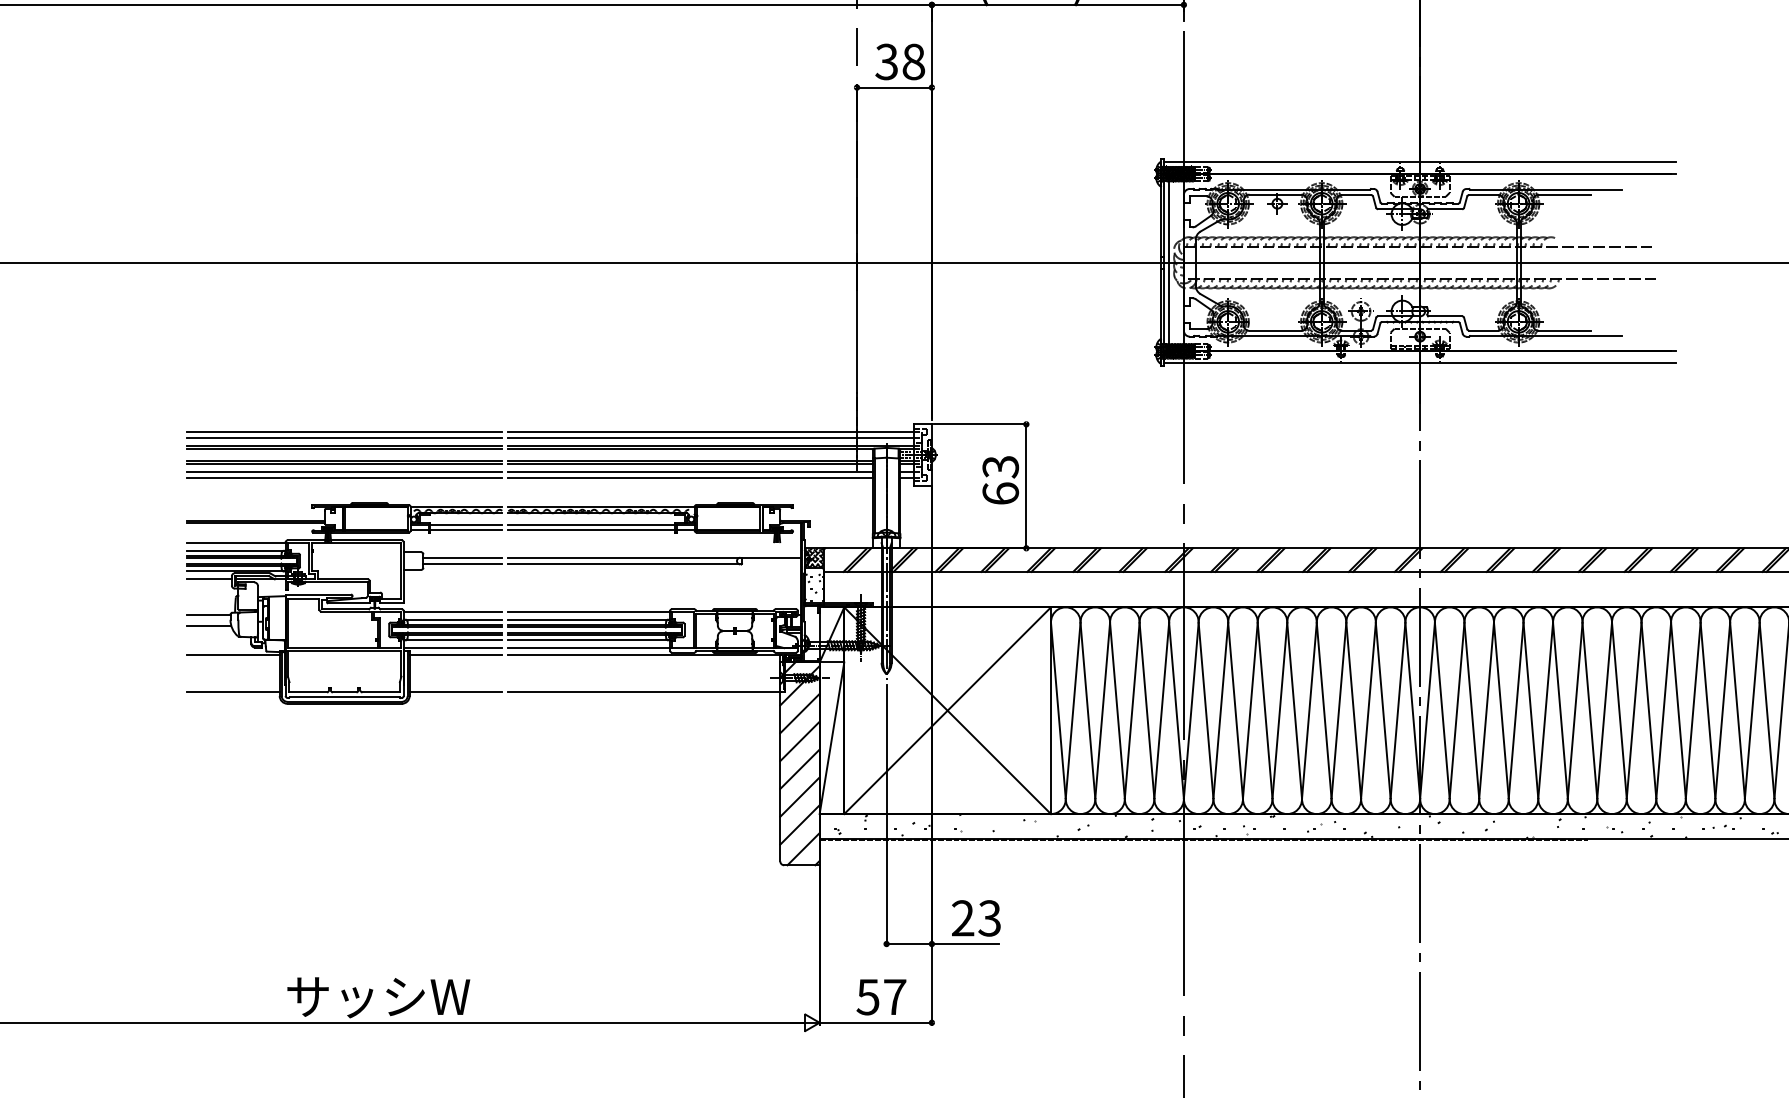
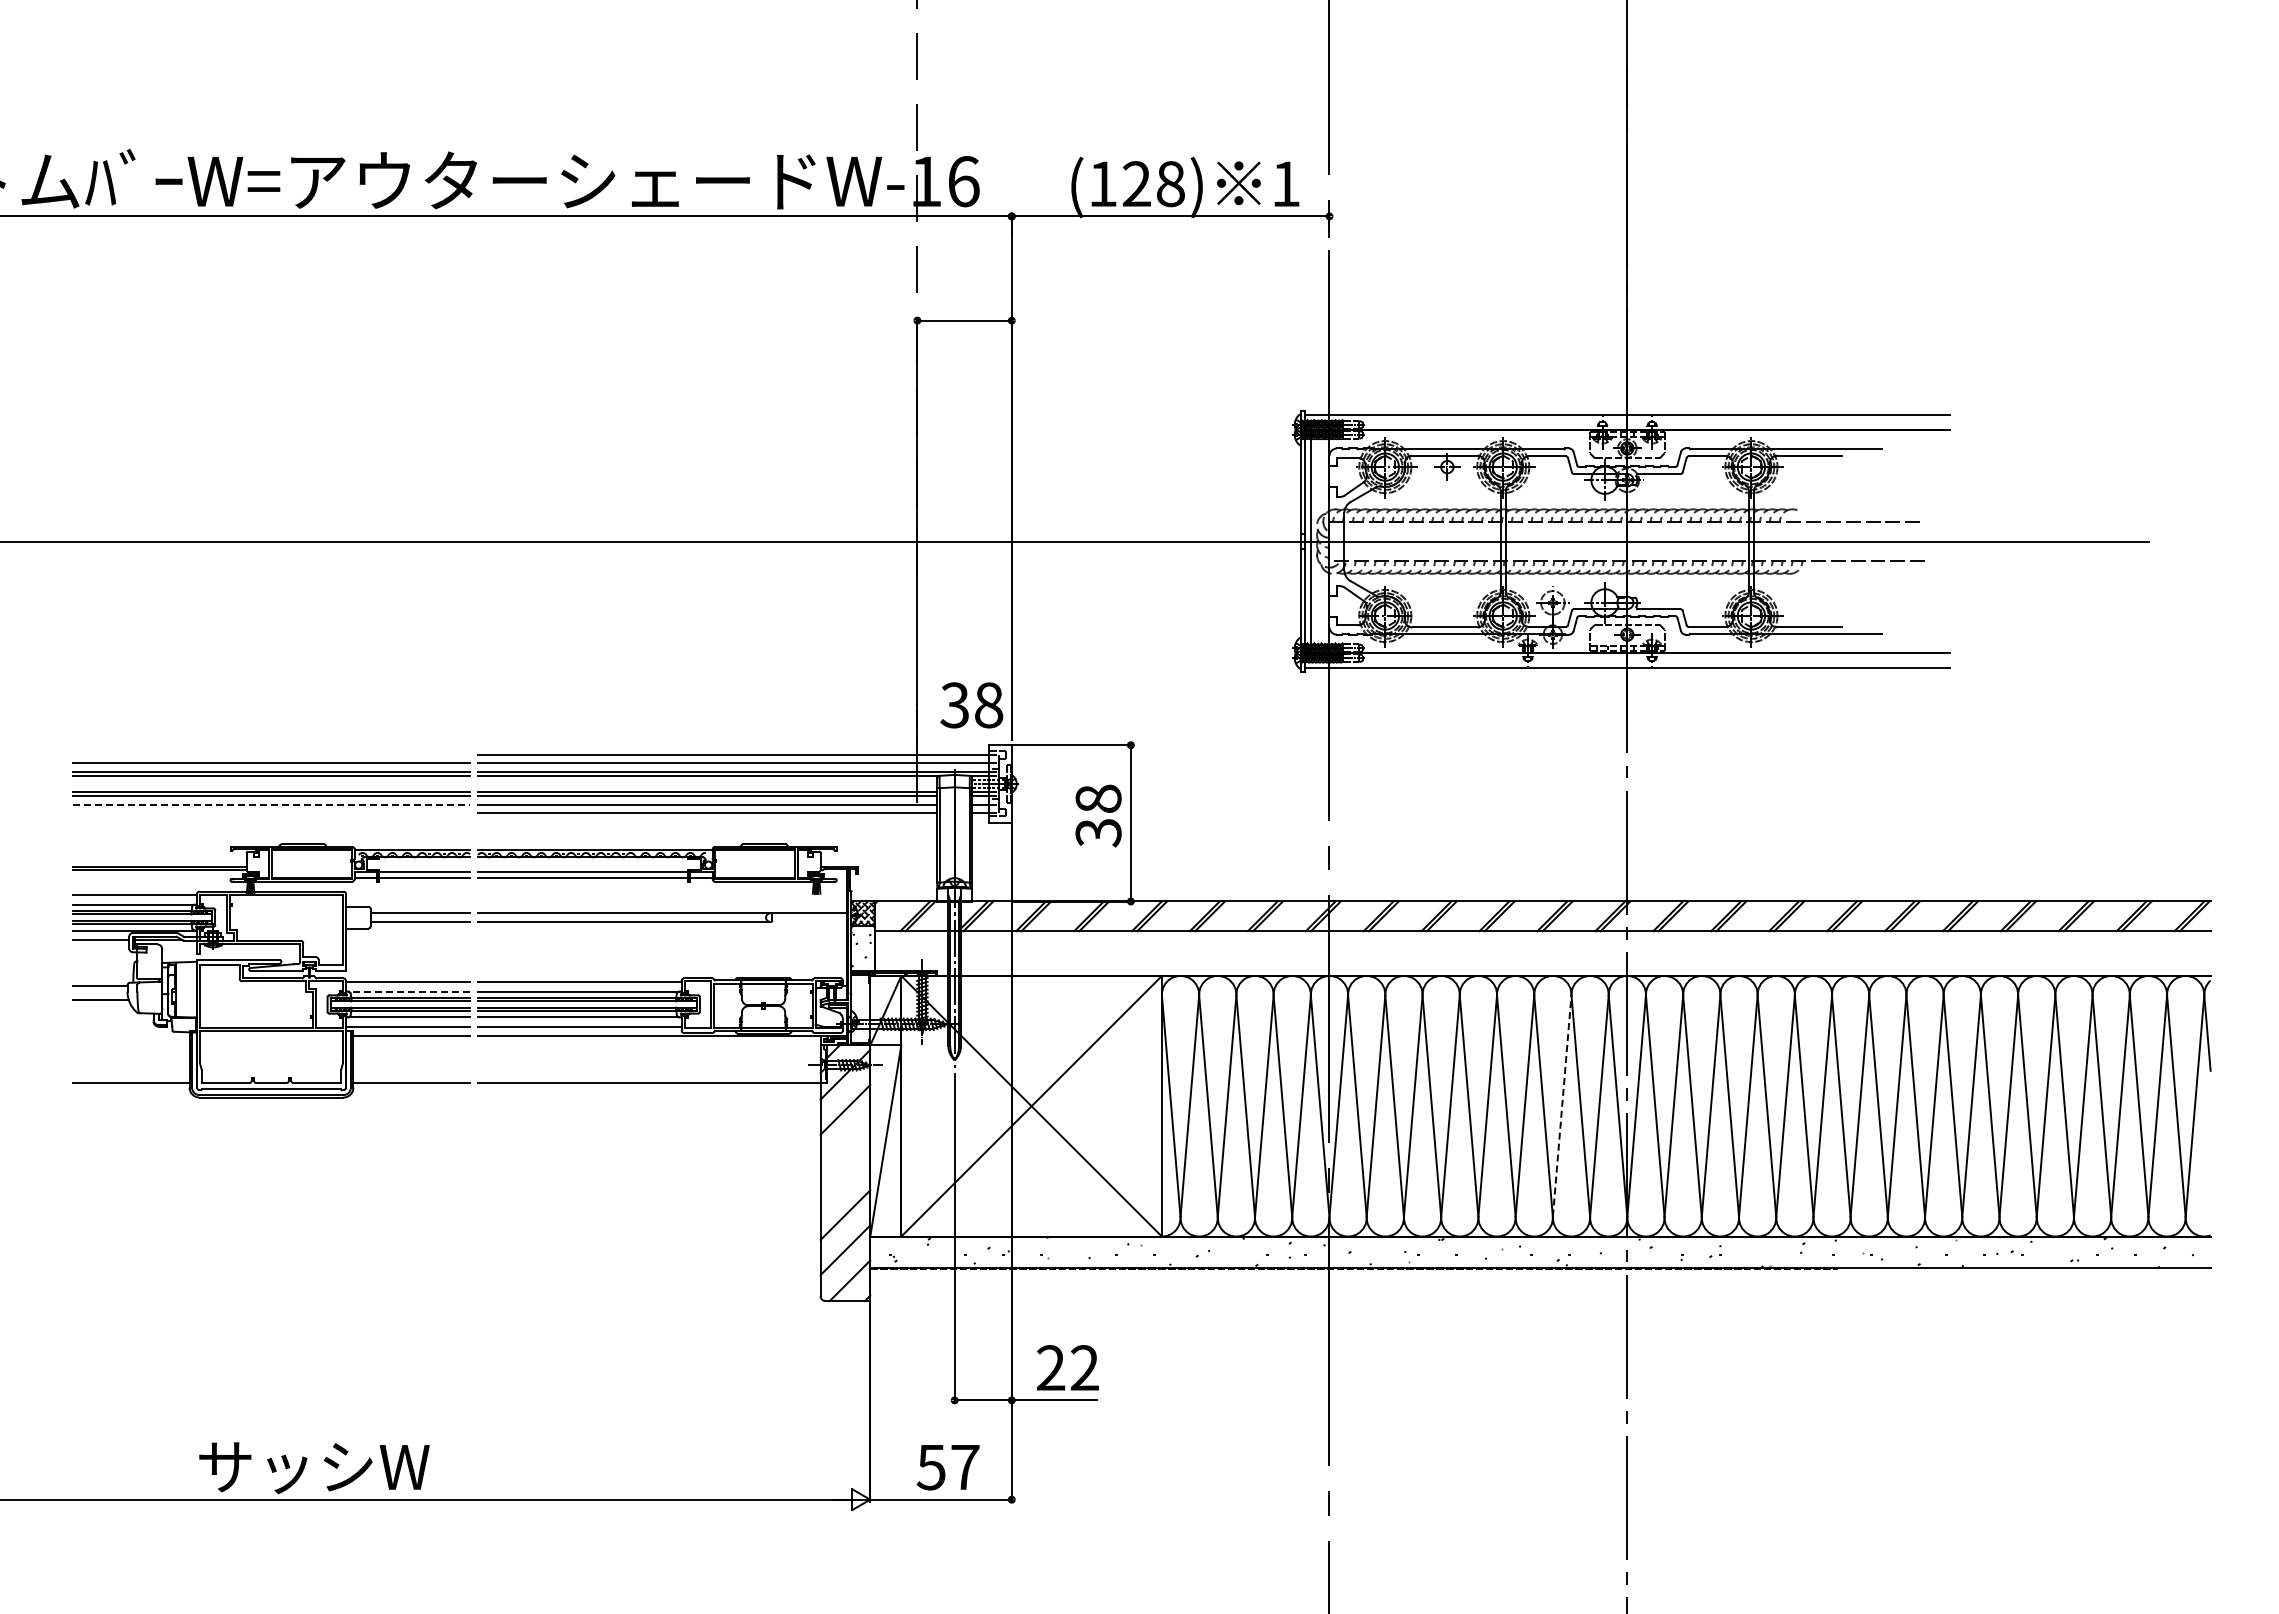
text: (899, 62) -> (971, 705), moved
line: (344, 432) -> (271, 755), removed
line: (344, 472) -> (271, 805), solid -> dashed
line: (344, 477) -> (271, 812), removed
text: (1000, 480) -> (1098, 815), 63 -> 38
line: (454, 619) -> (409, 991), solid -> dashed
line: (232, 655) -> (130, 1036), removed
line: (1368, 710) -> (1562, 1106), solid -> dashed
line: (800, 741) -> (845, 1144), removed
line: (800, 768) -> (845, 1179), removed
text: (989, 918) -> (1084, 1368), 23 -> 22

